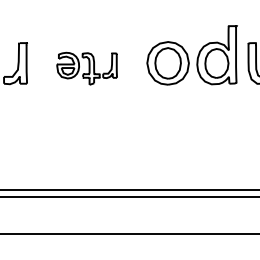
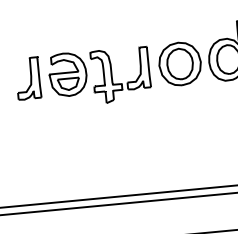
part: (86, 68) -> (99, 76), size x1.67

